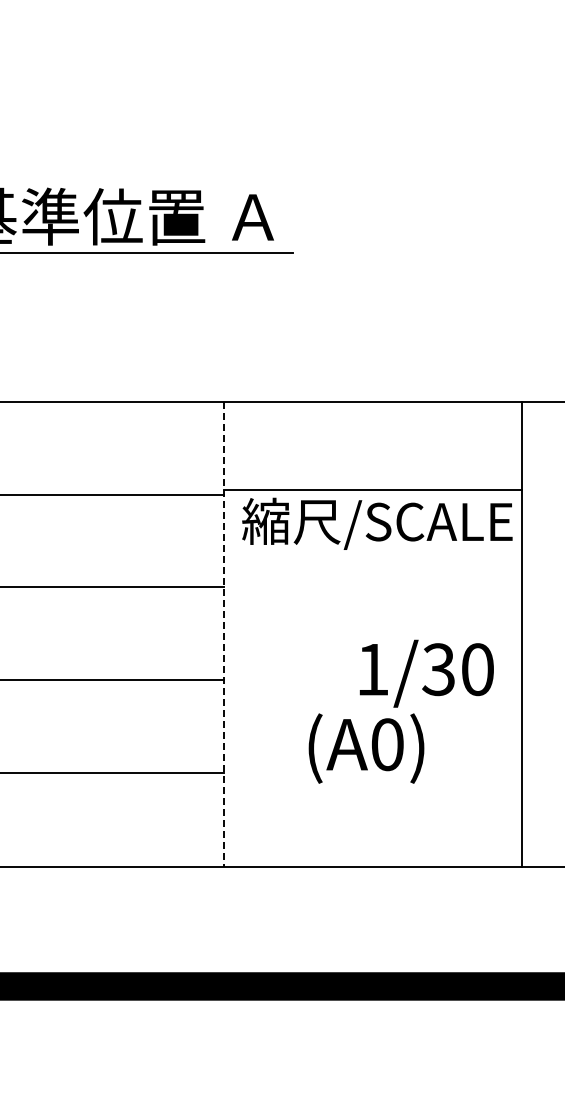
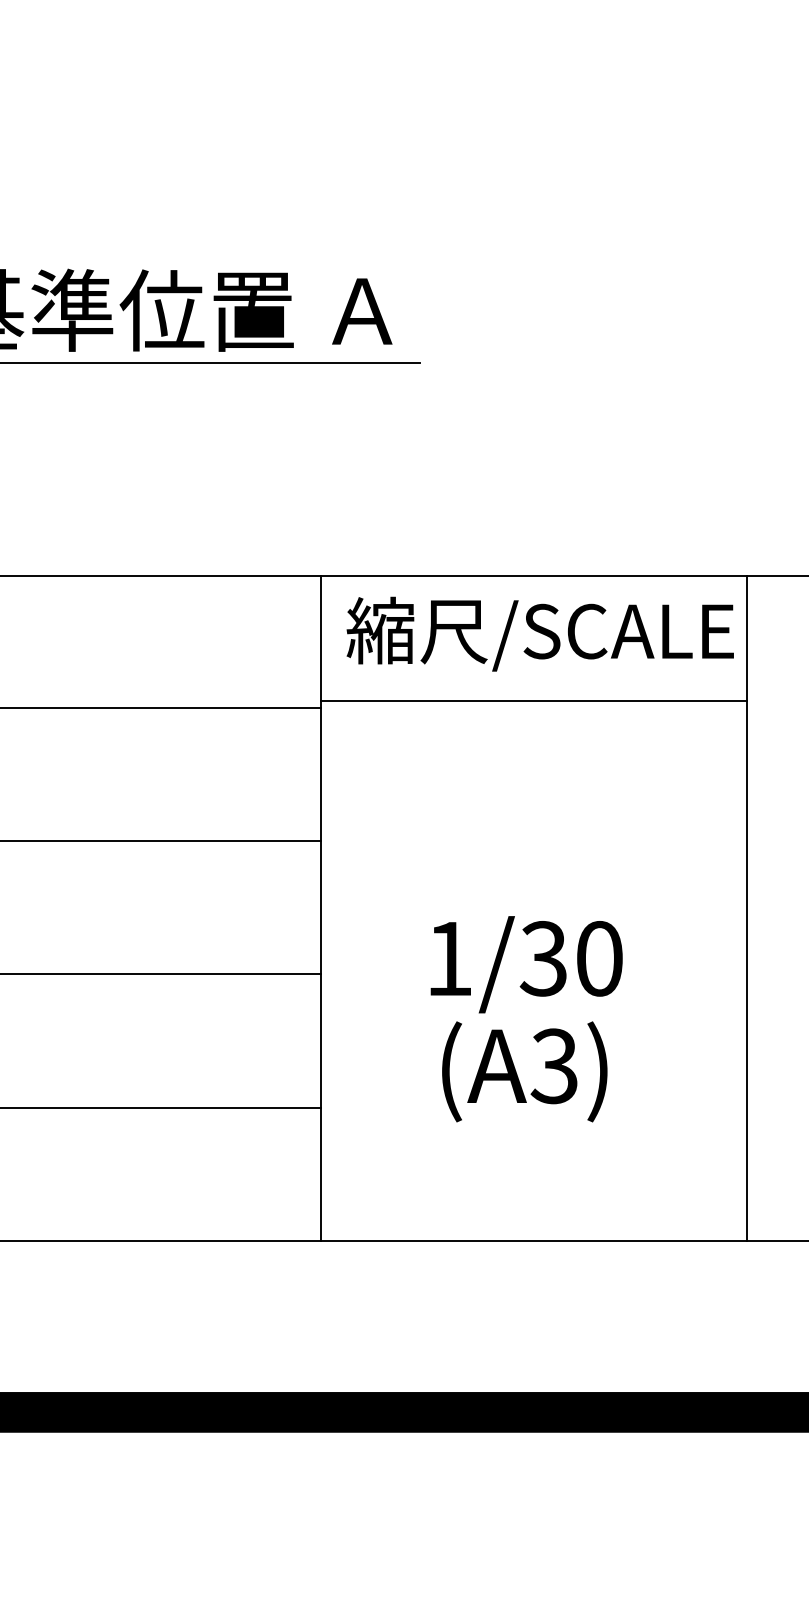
text: (377, 523) -> (540, 633), moved
line: (224, 634) -> (321, 908), dashed -> solid
text: (426, 673) -> (526, 964), moved
text: (386, 744) -> (553, 1065), (A0) -> (A3)

